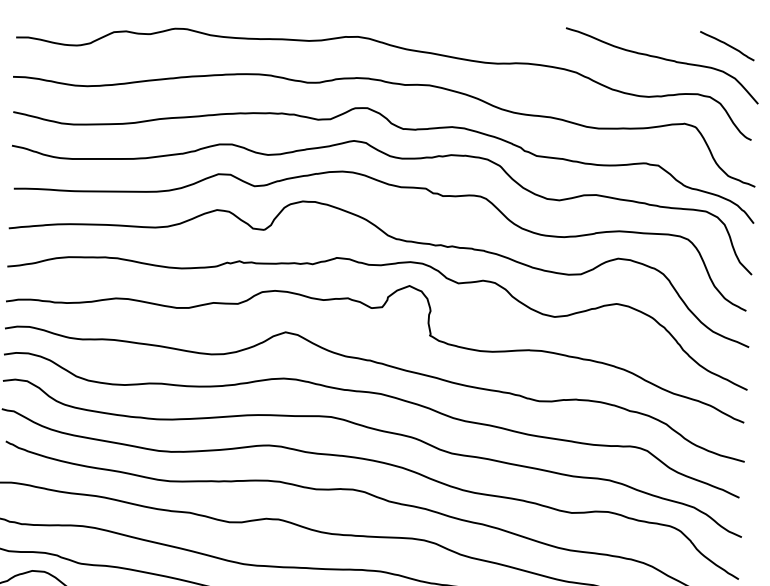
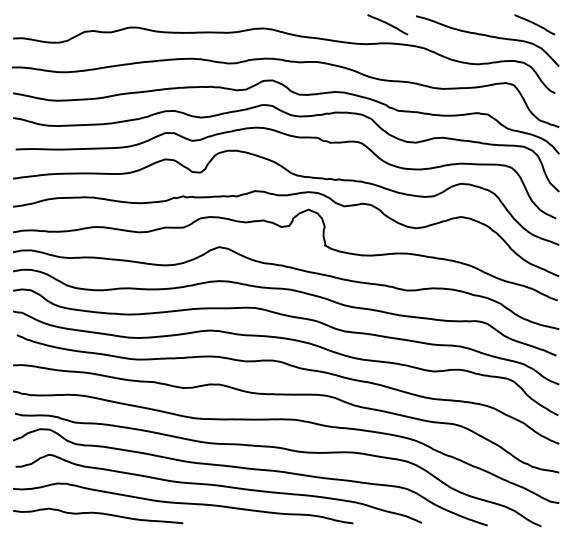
line: (526, 37) -> (387, 24), added

